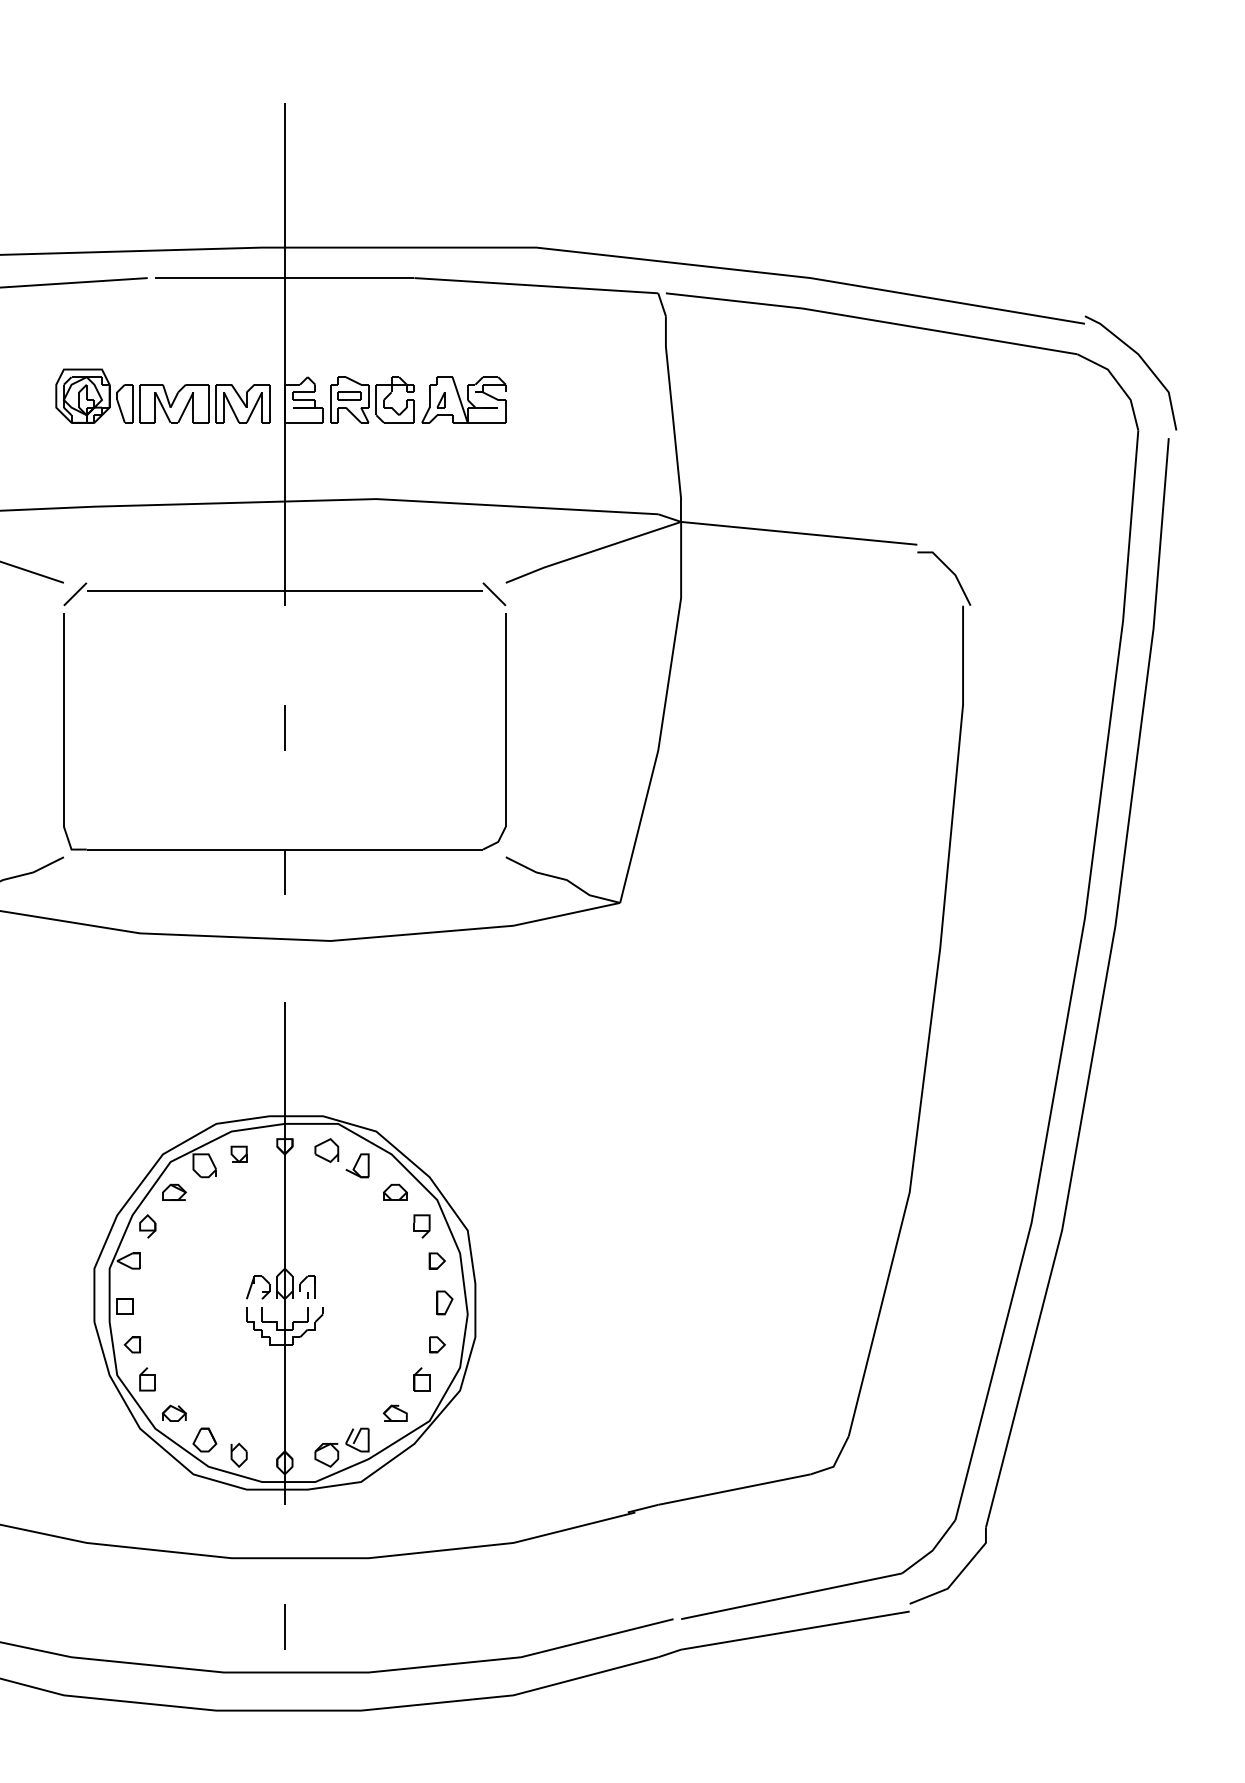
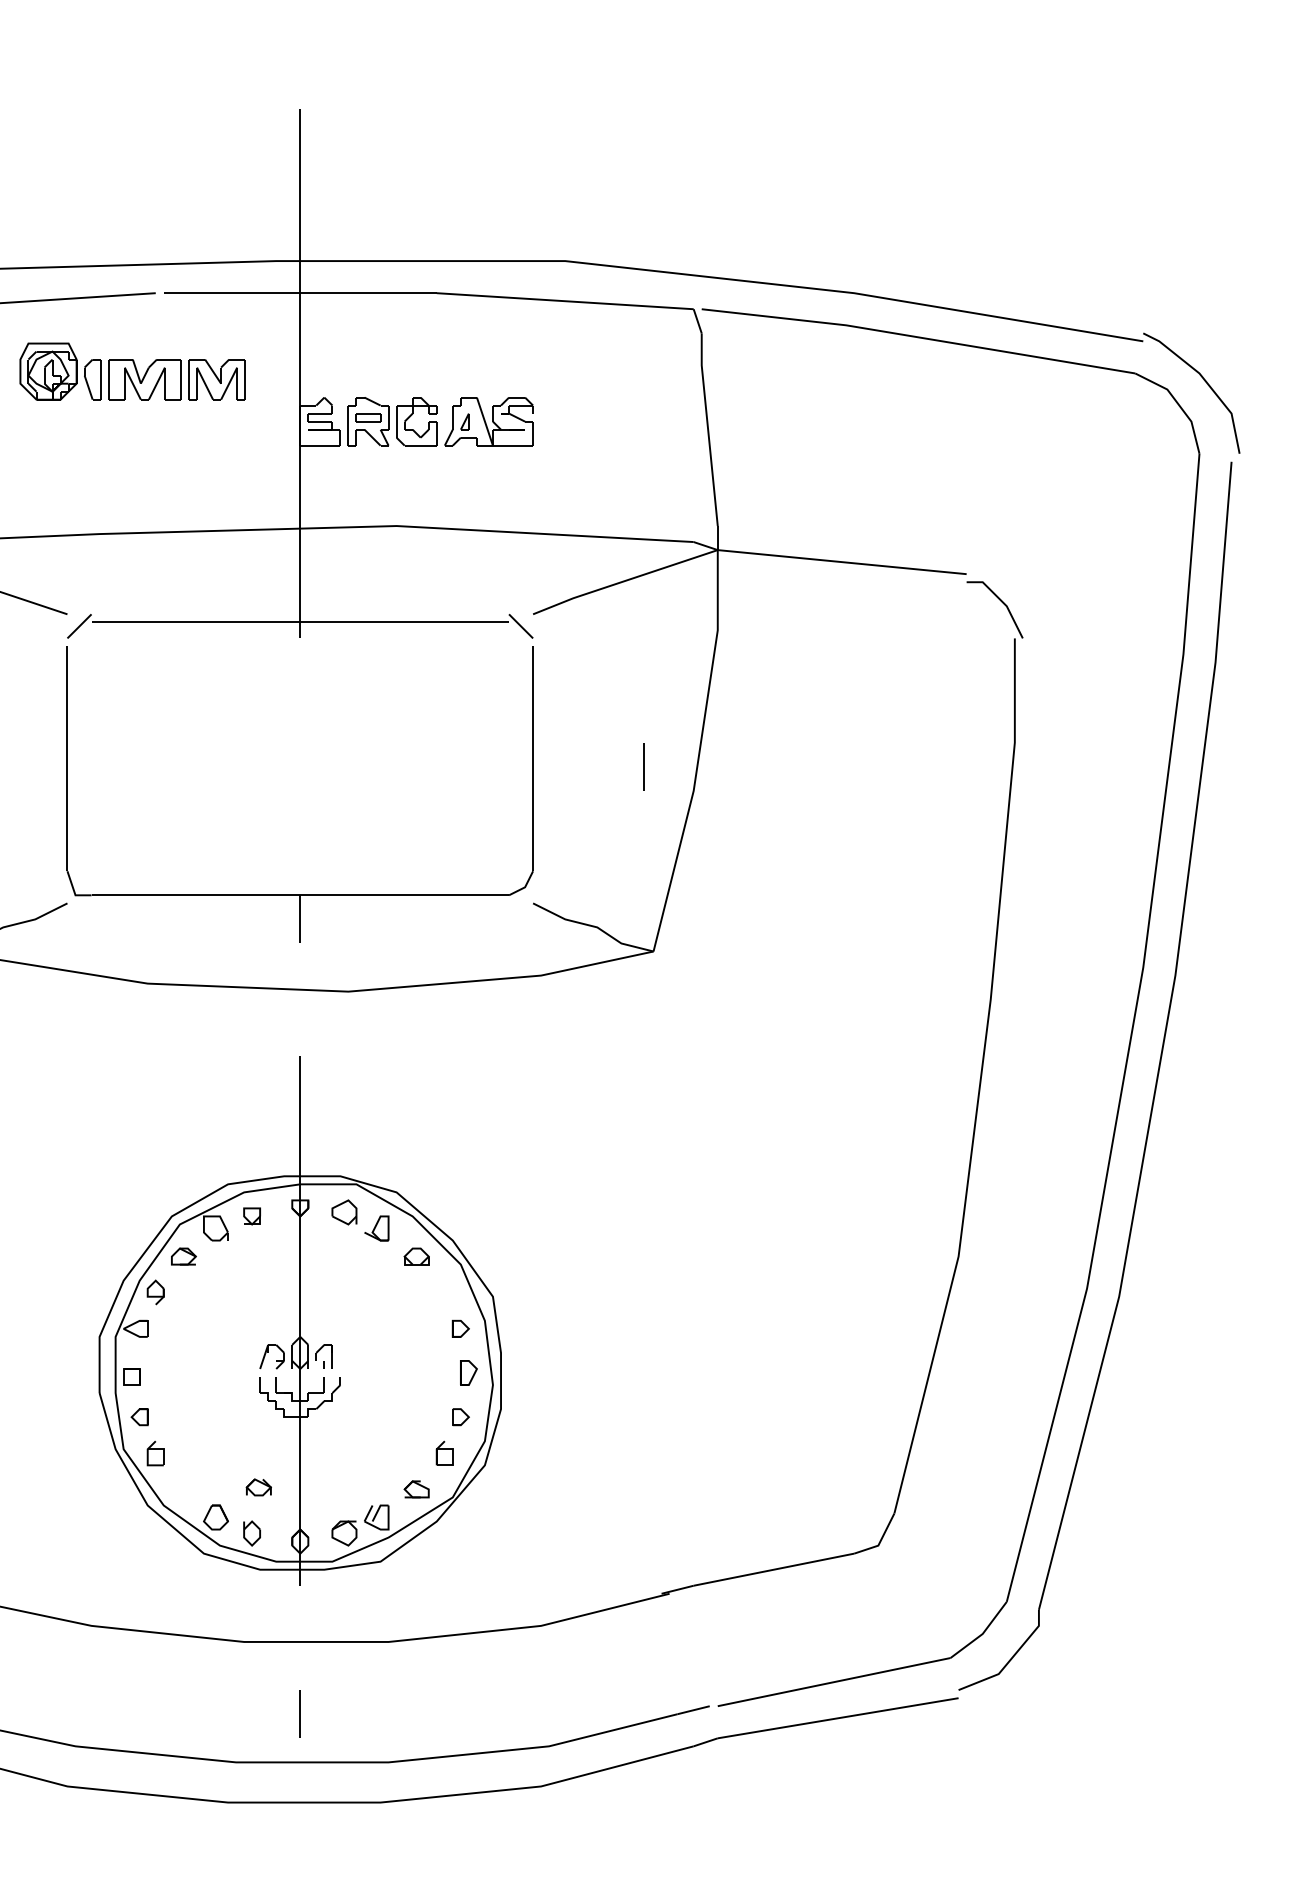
part: (162, 396) -> (132, 371), moved
line: (284, 727) -> (643, 766), moved
part: (421, 1226) -> (444, 1292), removed
part: (174, 1413) -> (258, 1487), moved

